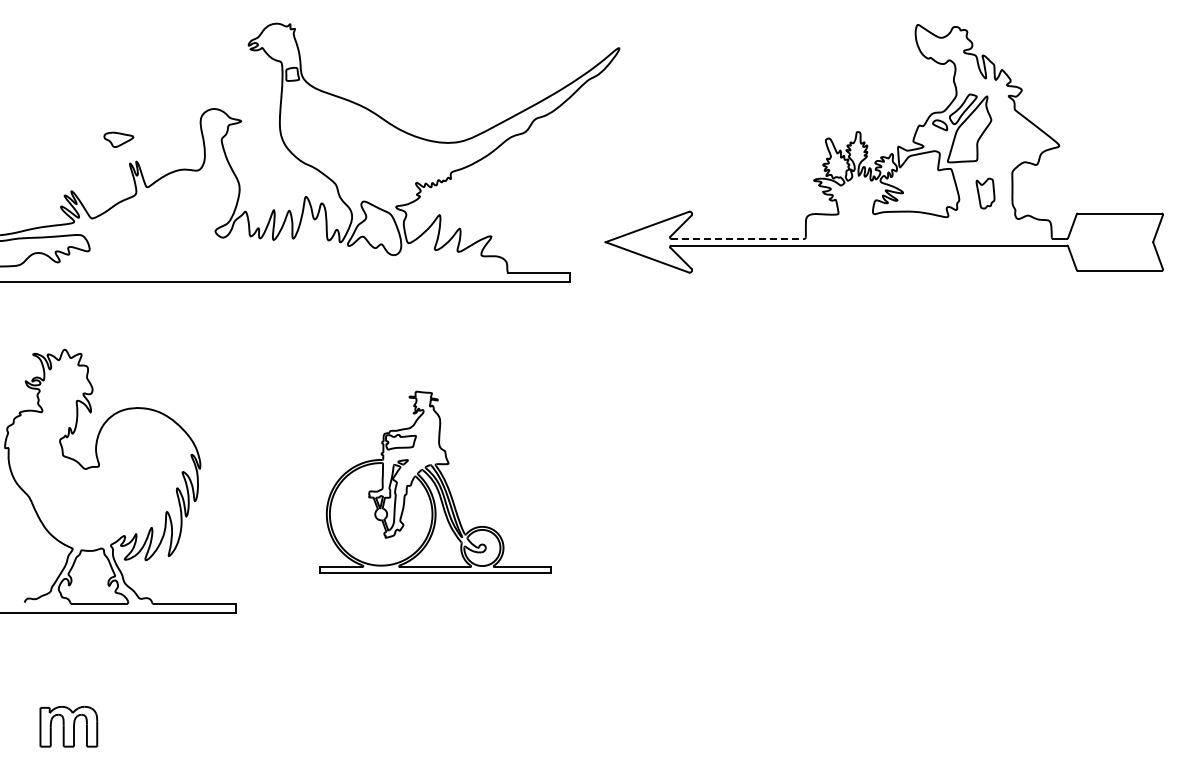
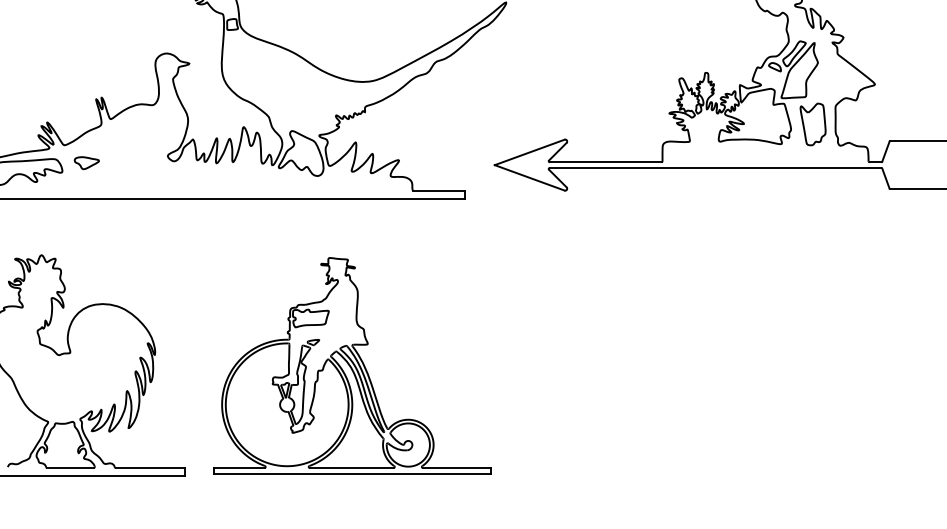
part: (118, 139) -> (86, 162), moved
part: (985, 193) -> (813, 124), size x1.67
line: (737, 238) -> (605, 162), dashed -> solid
part: (435, 481) -> (352, 365), size x1.43

